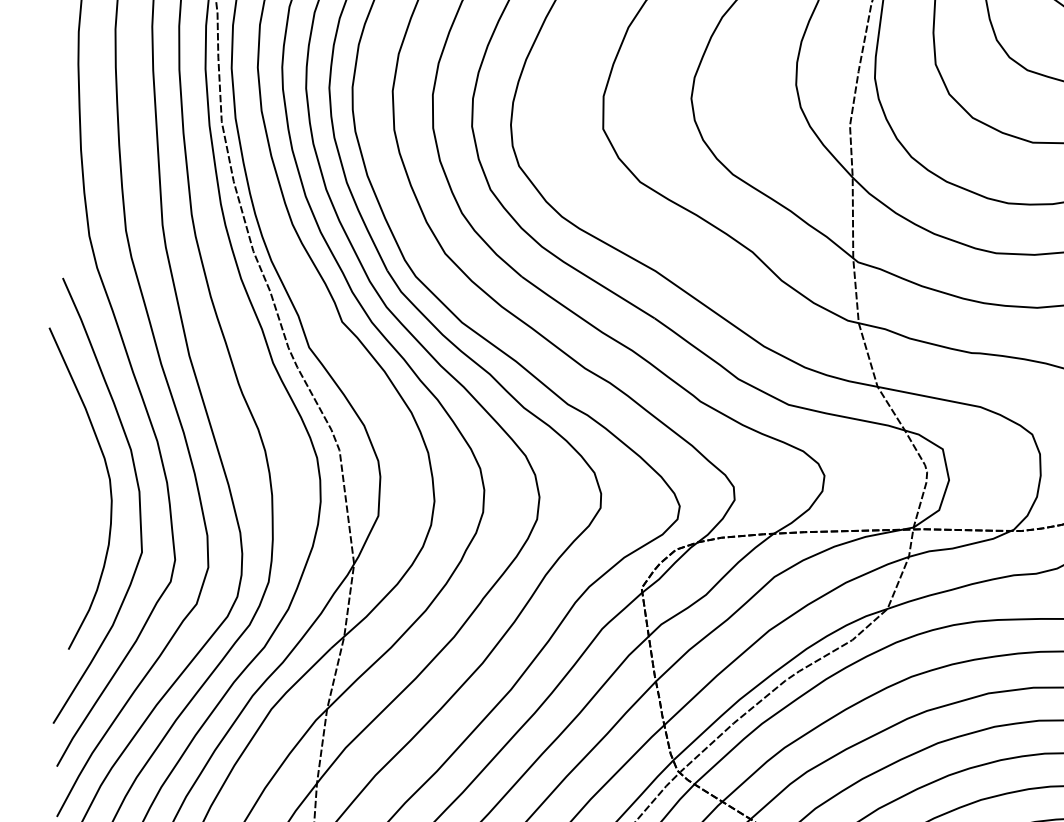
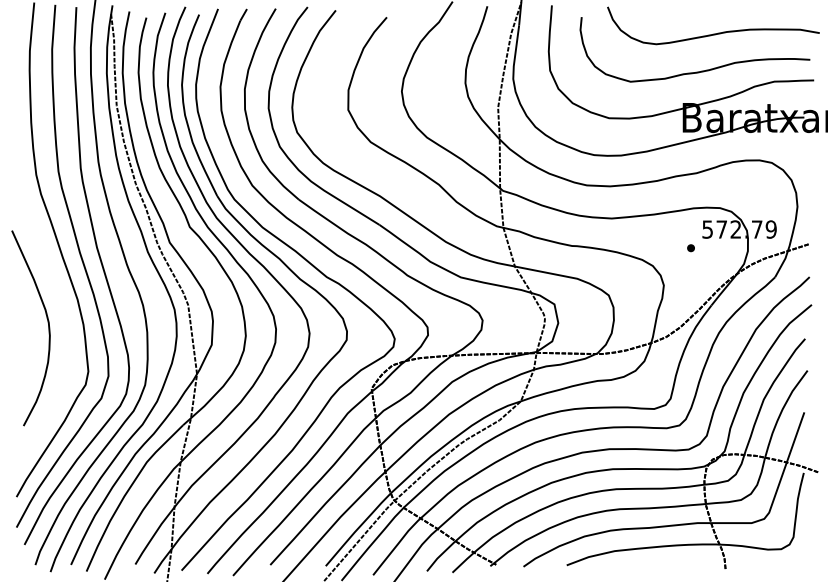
curve: (137, 495) -> (65, 332), removed

